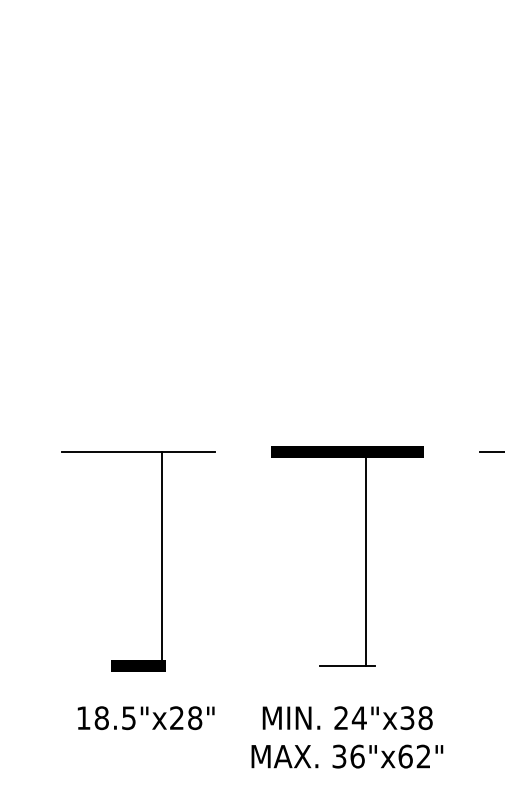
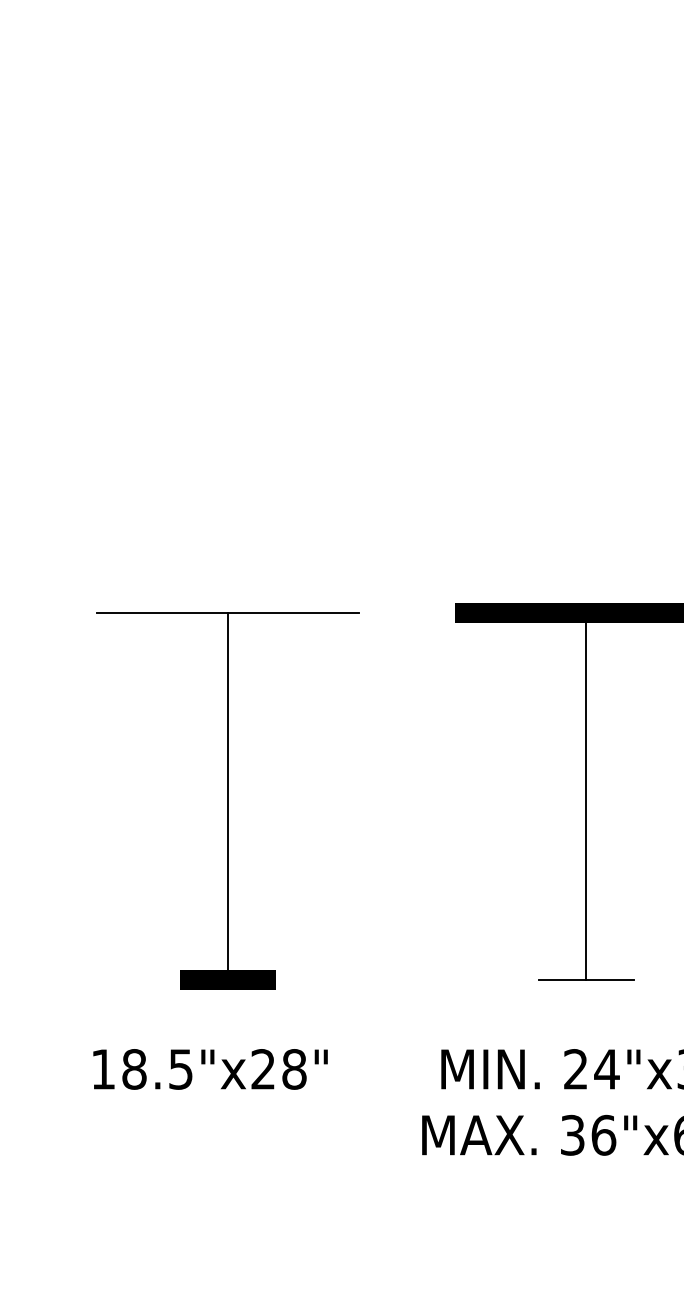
line: (162, 558) -> (228, 795), moved
line: (366, 558) -> (586, 795), moved
text: (145, 718) -> (209, 1069), moved

